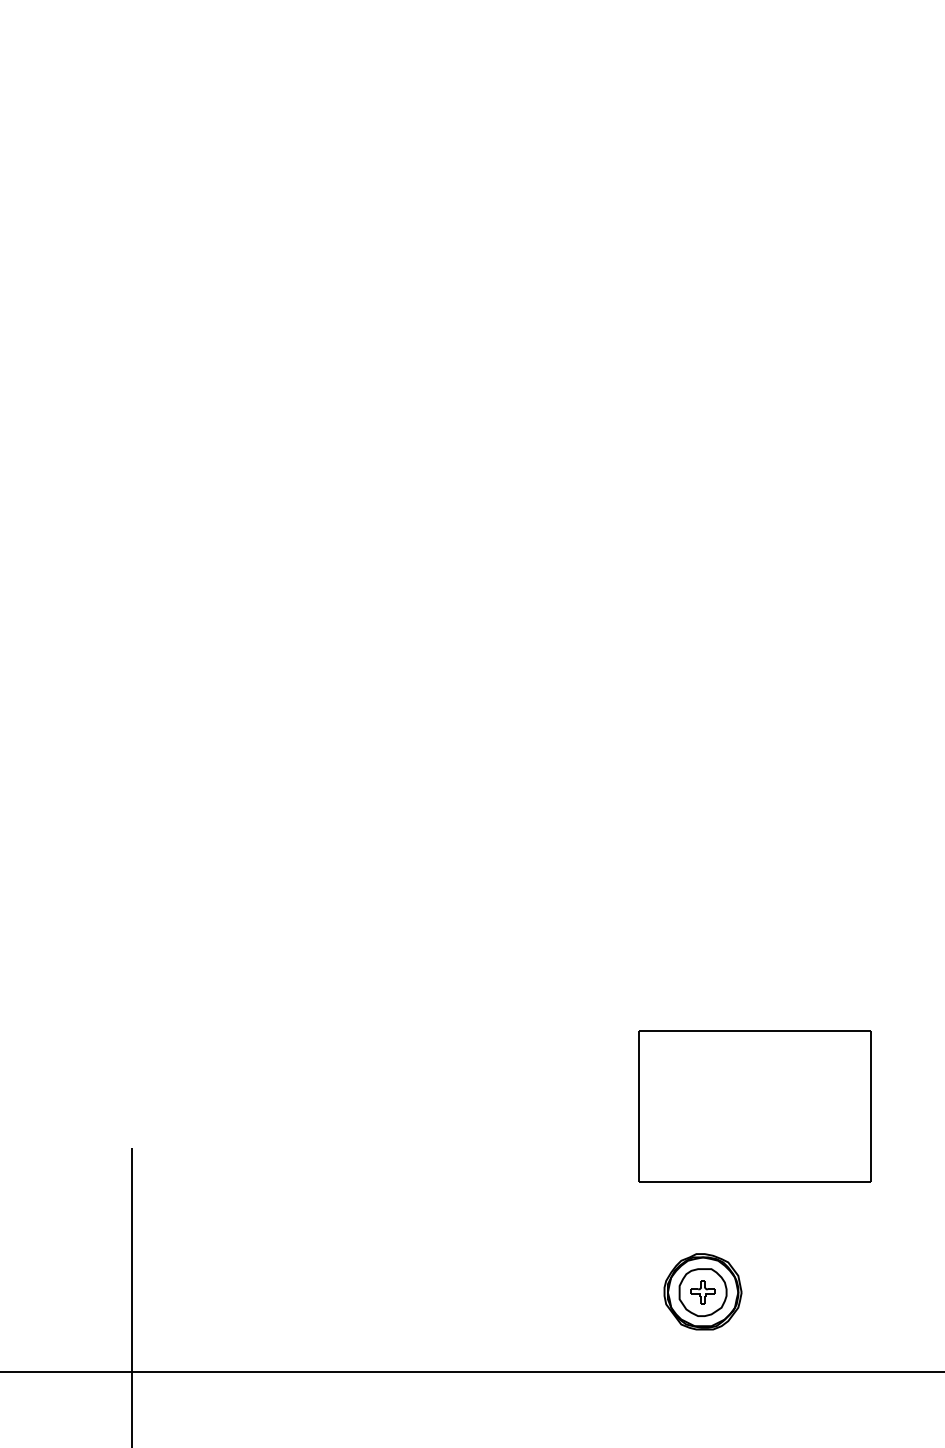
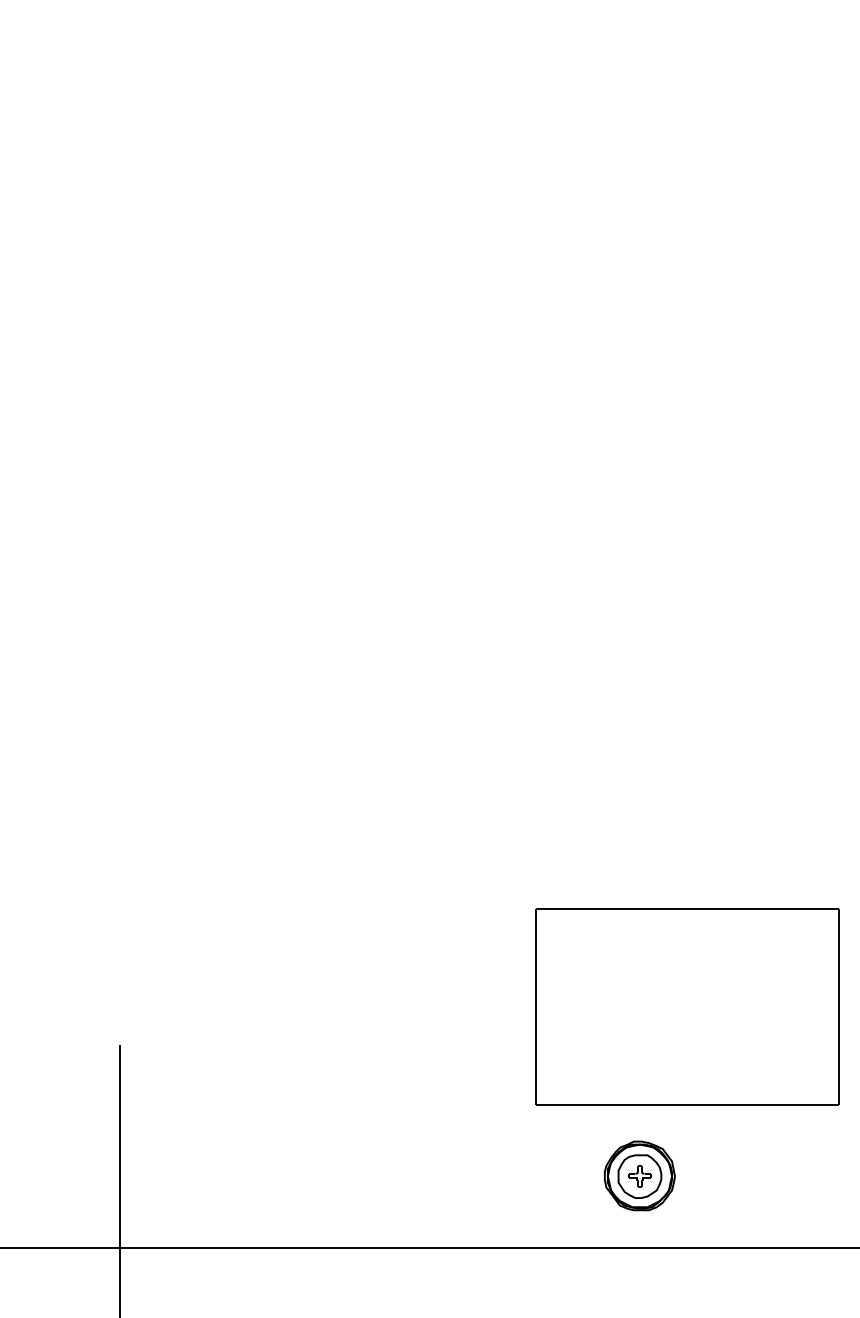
part: (754, 1106) -> (686, 1007), size x1.43

